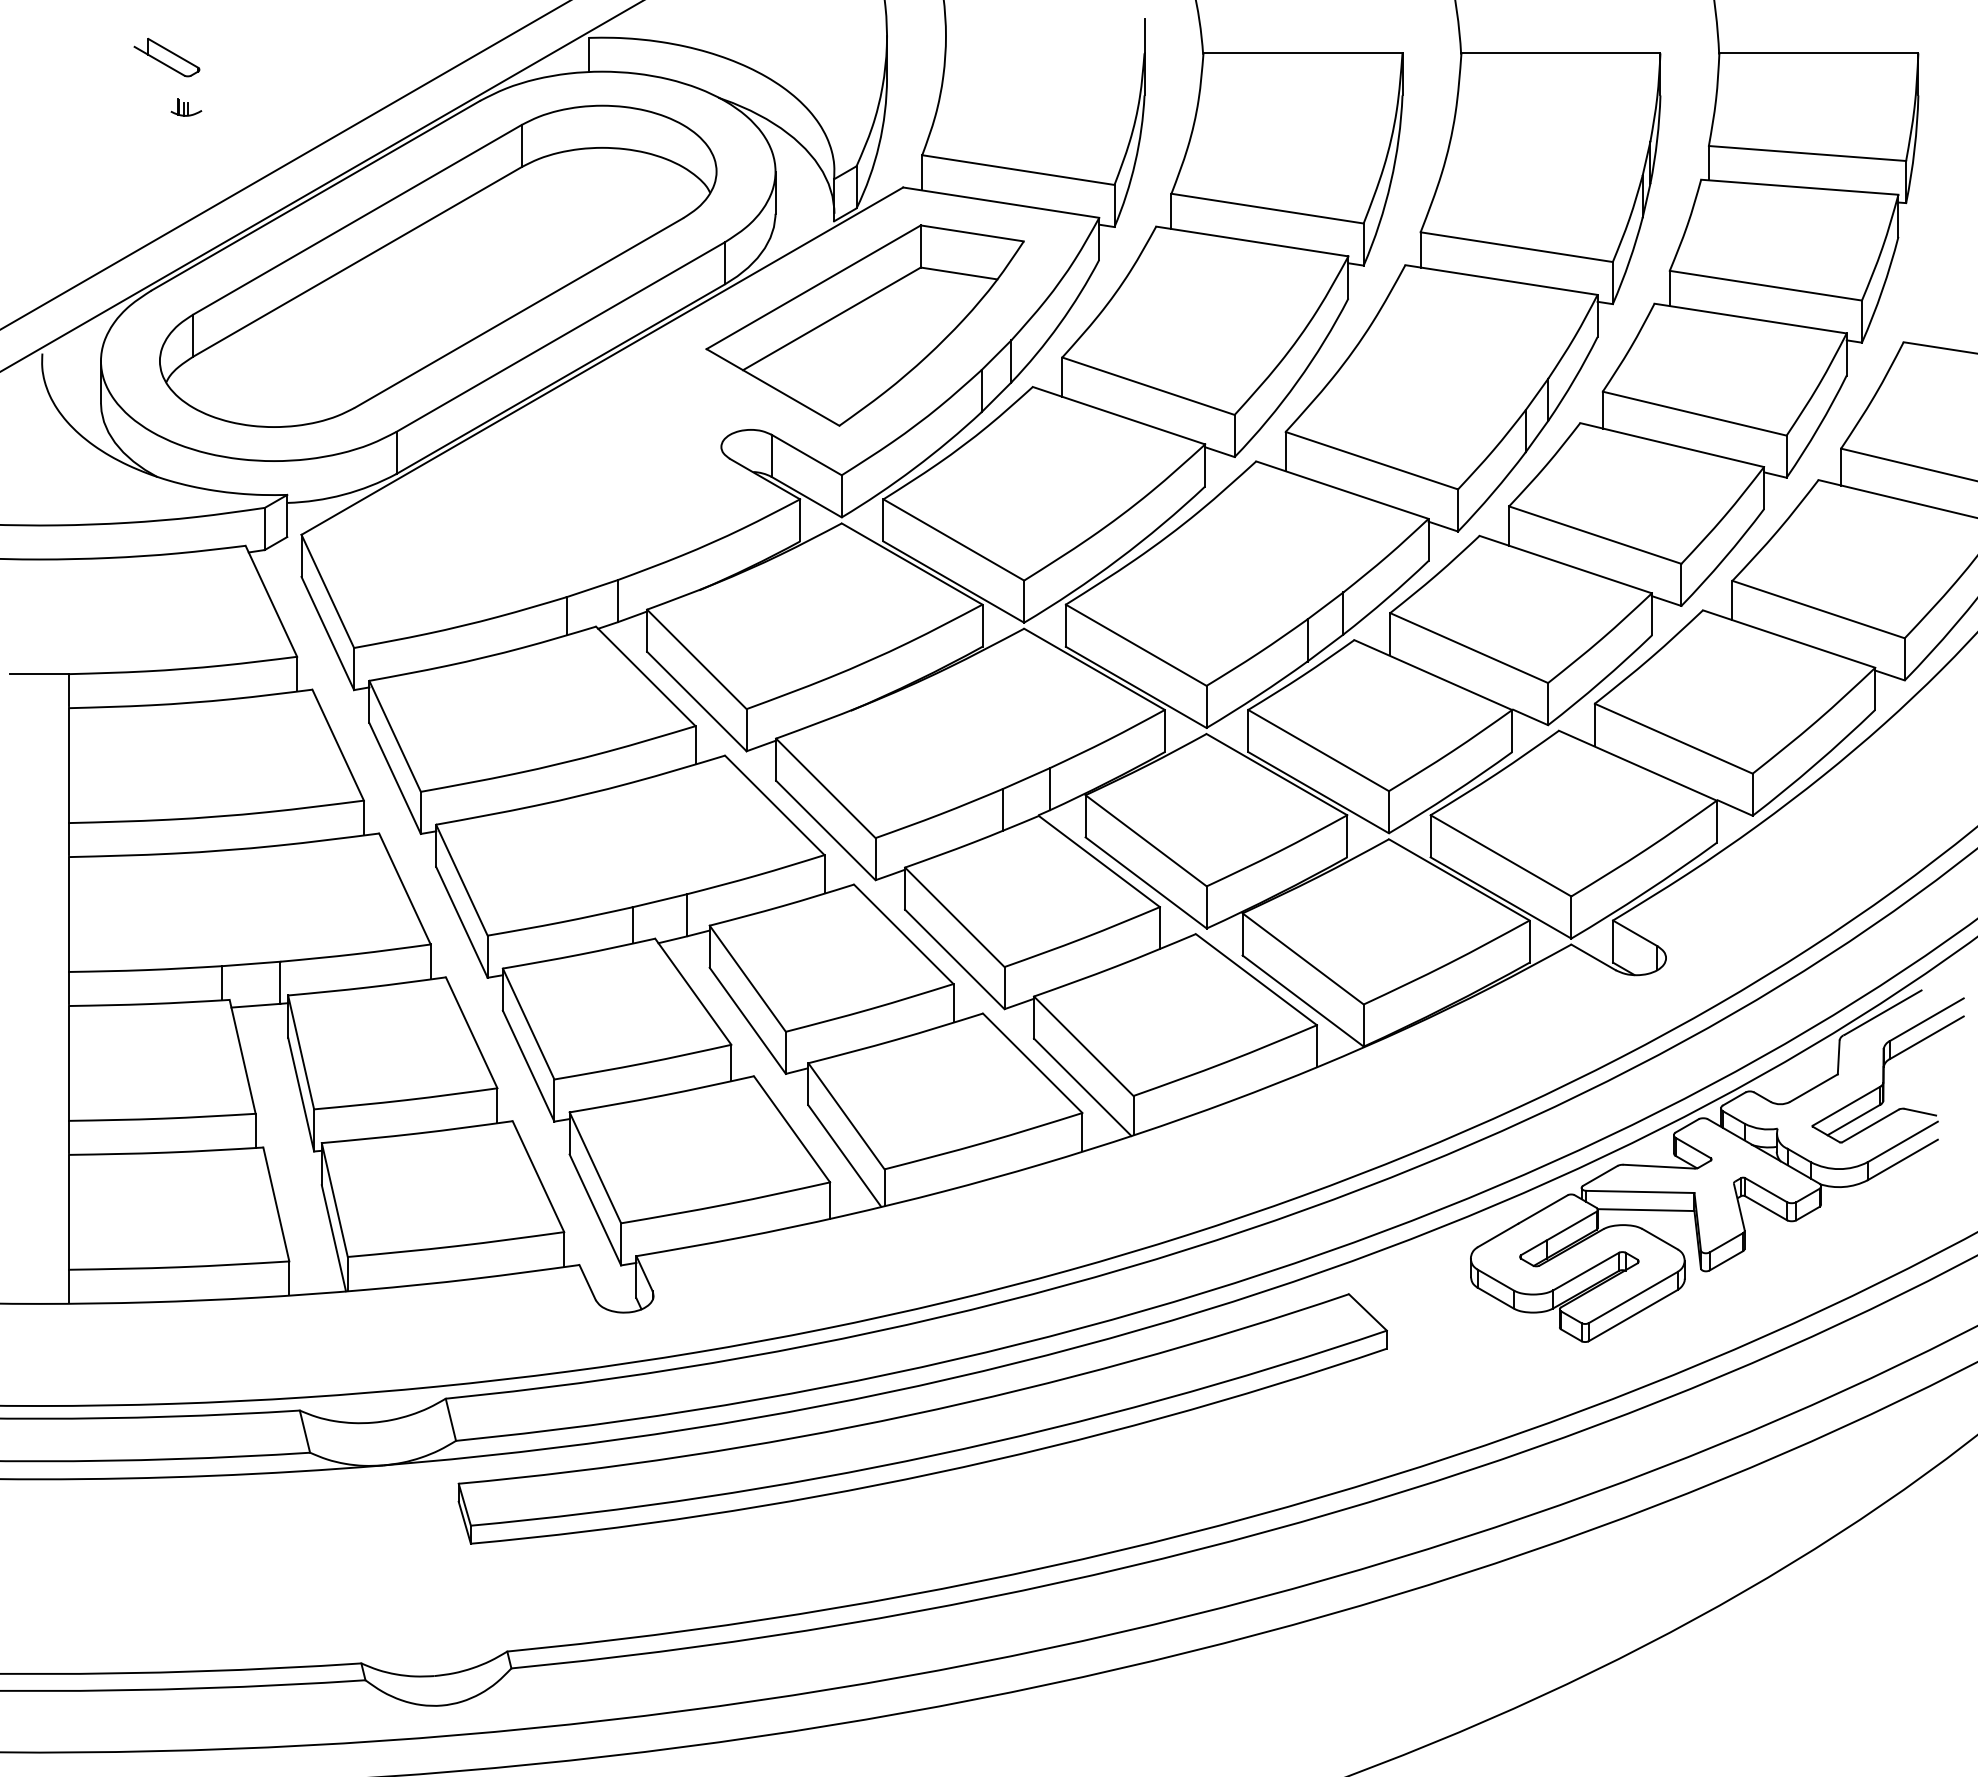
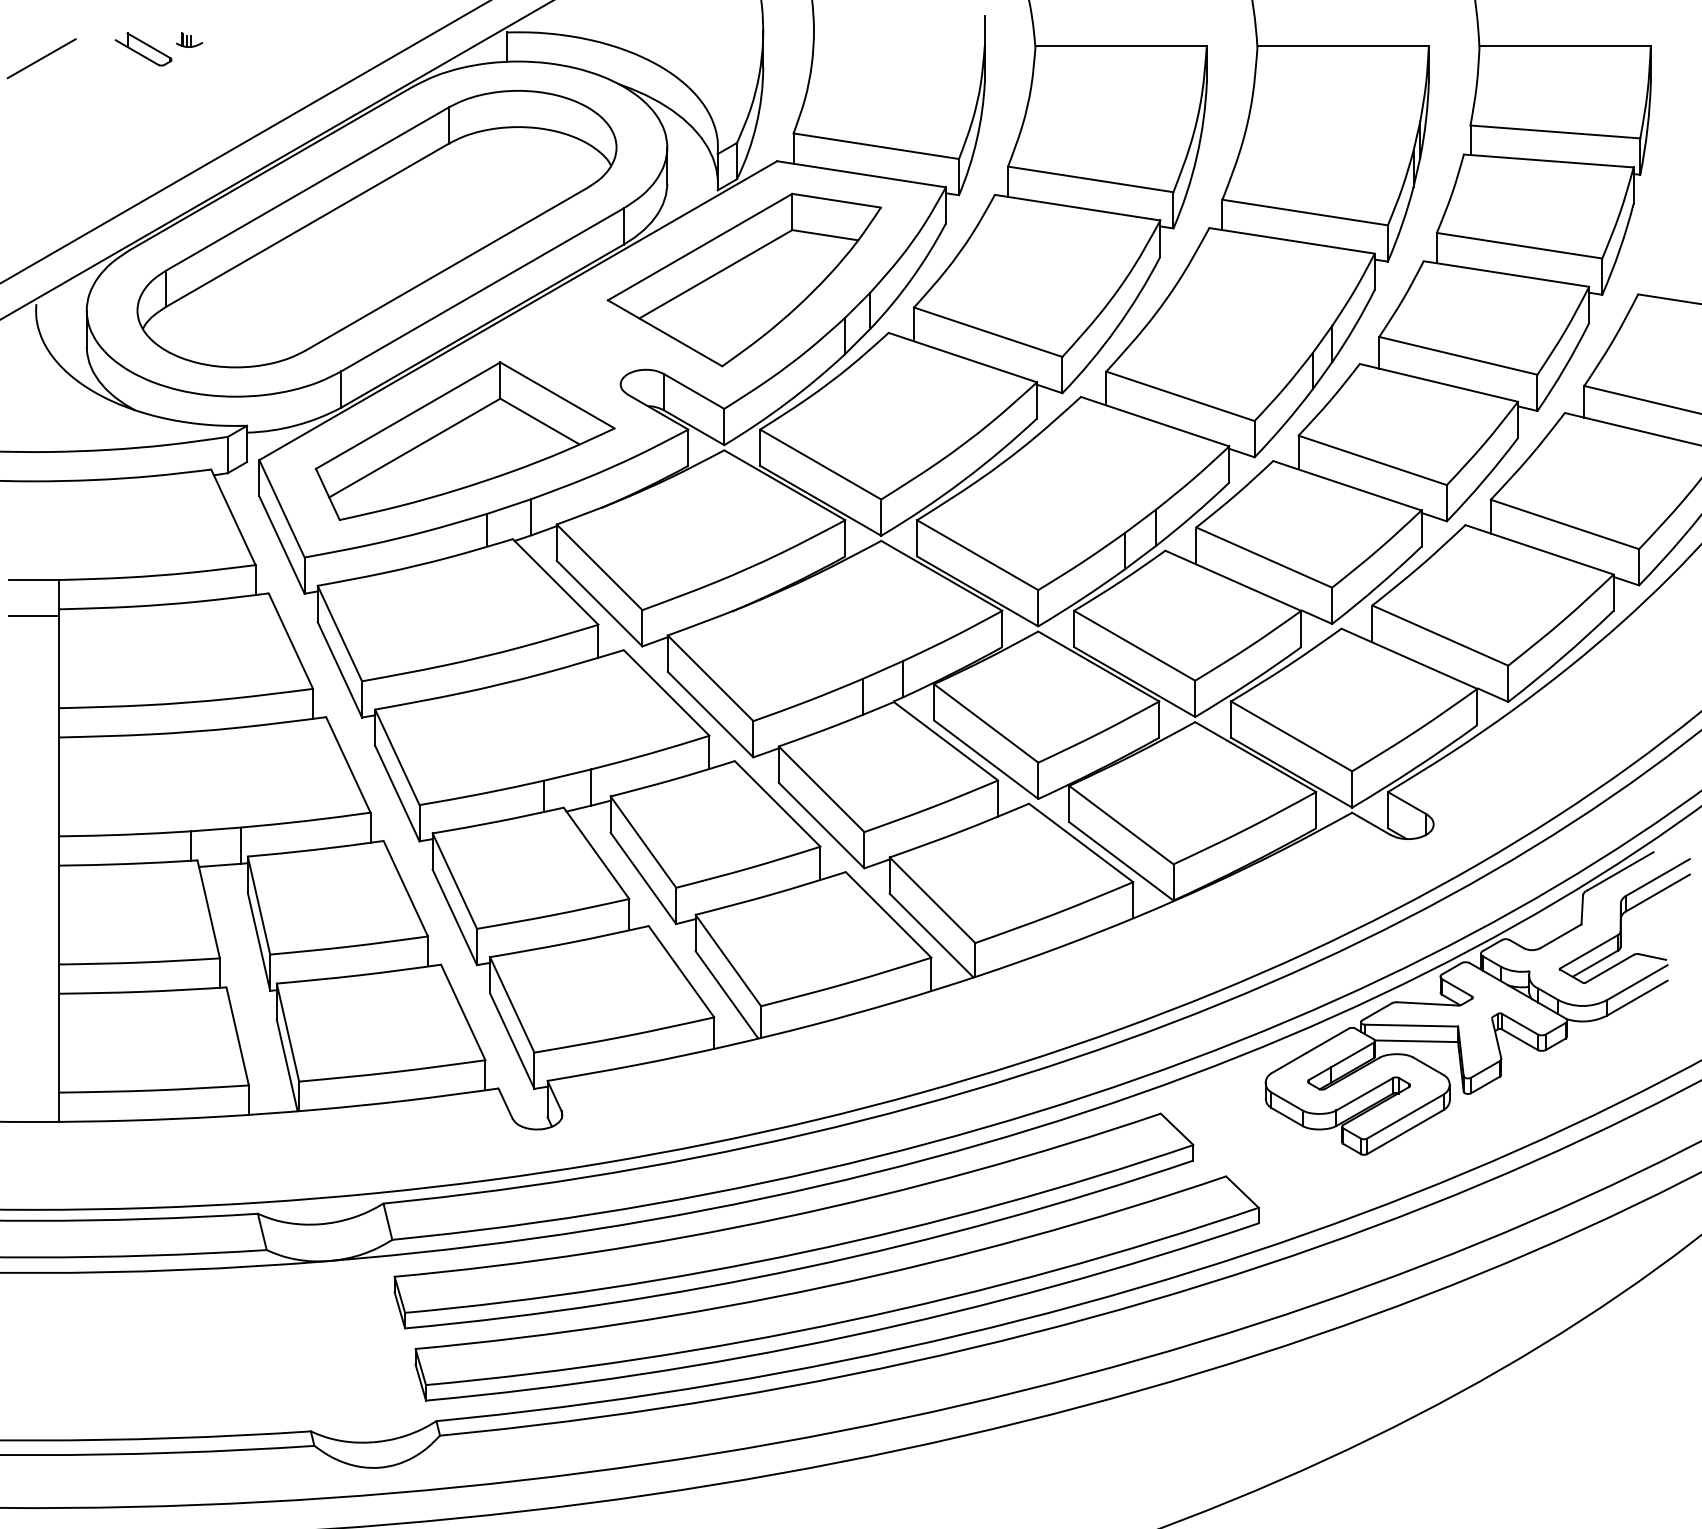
line: (48, 67) -> (41, 57), added
part: (186, 107) -> (189, 39), moved
part: (540, 512) -> (465, 440), added
line: (39, 716) -> (33, 616), added
part: (972, 1497) -> (836, 1288), added

